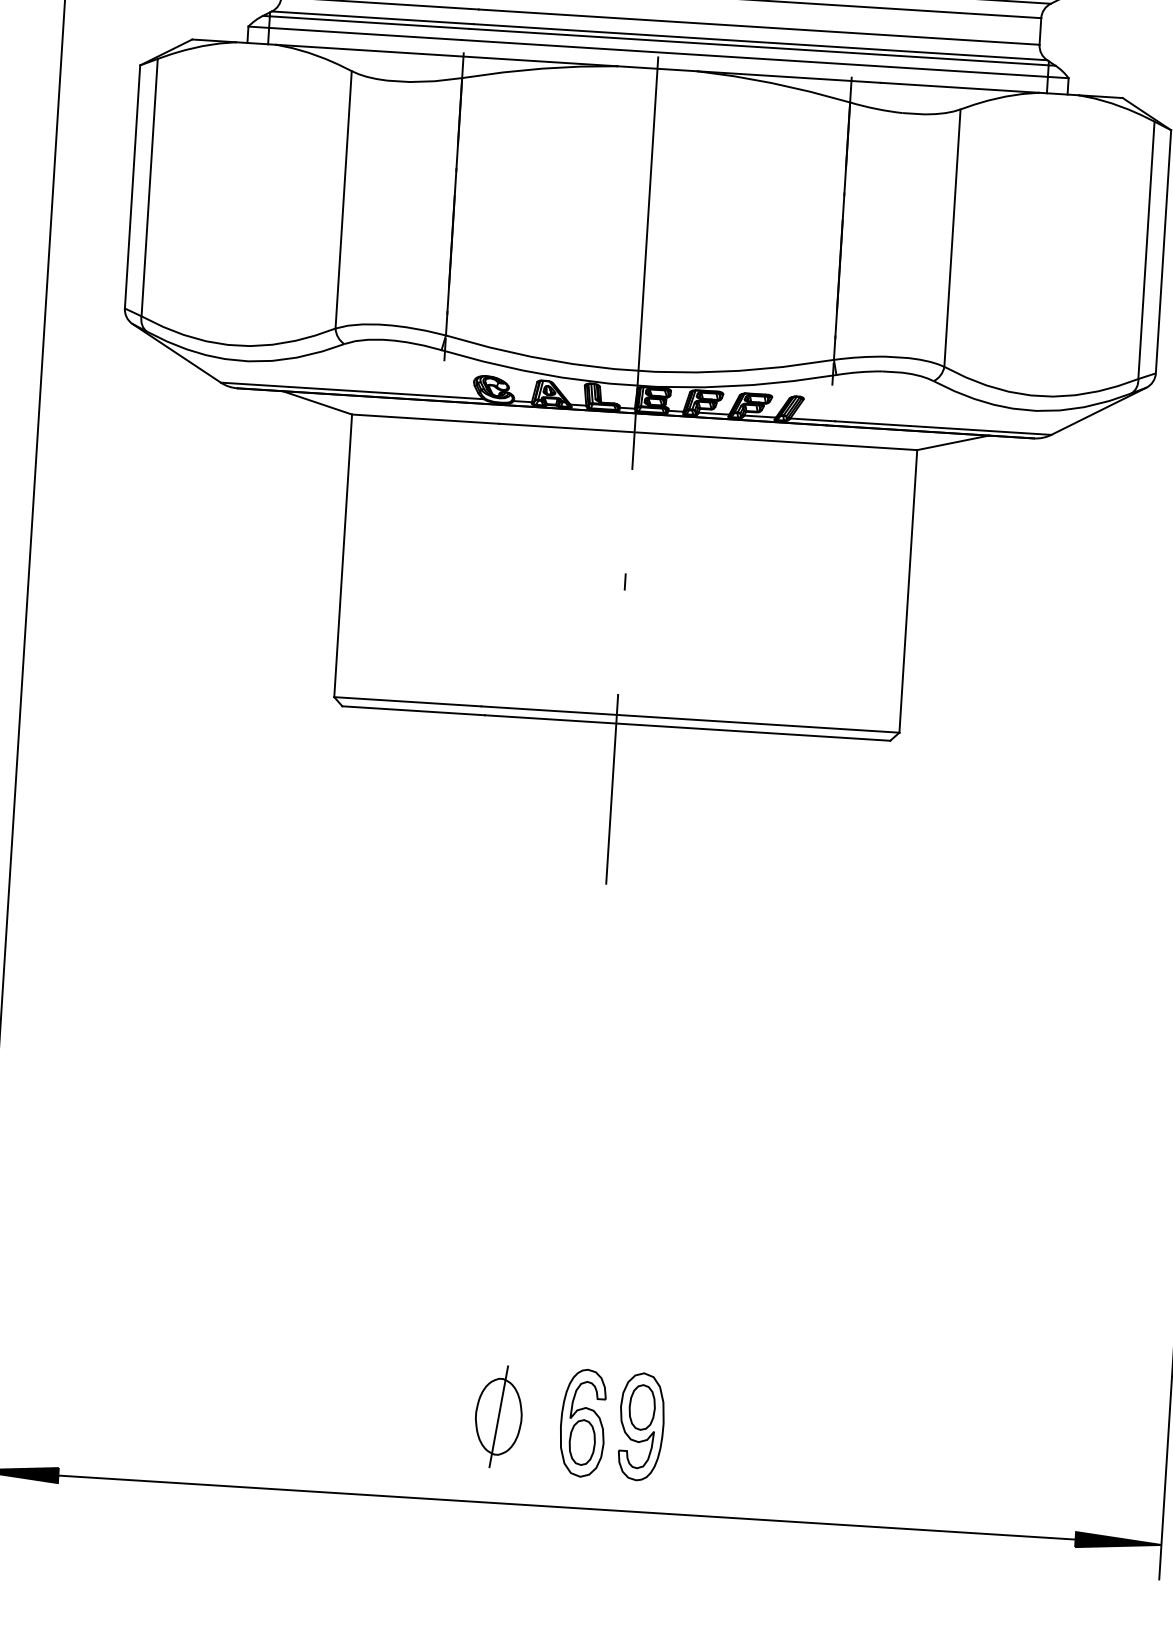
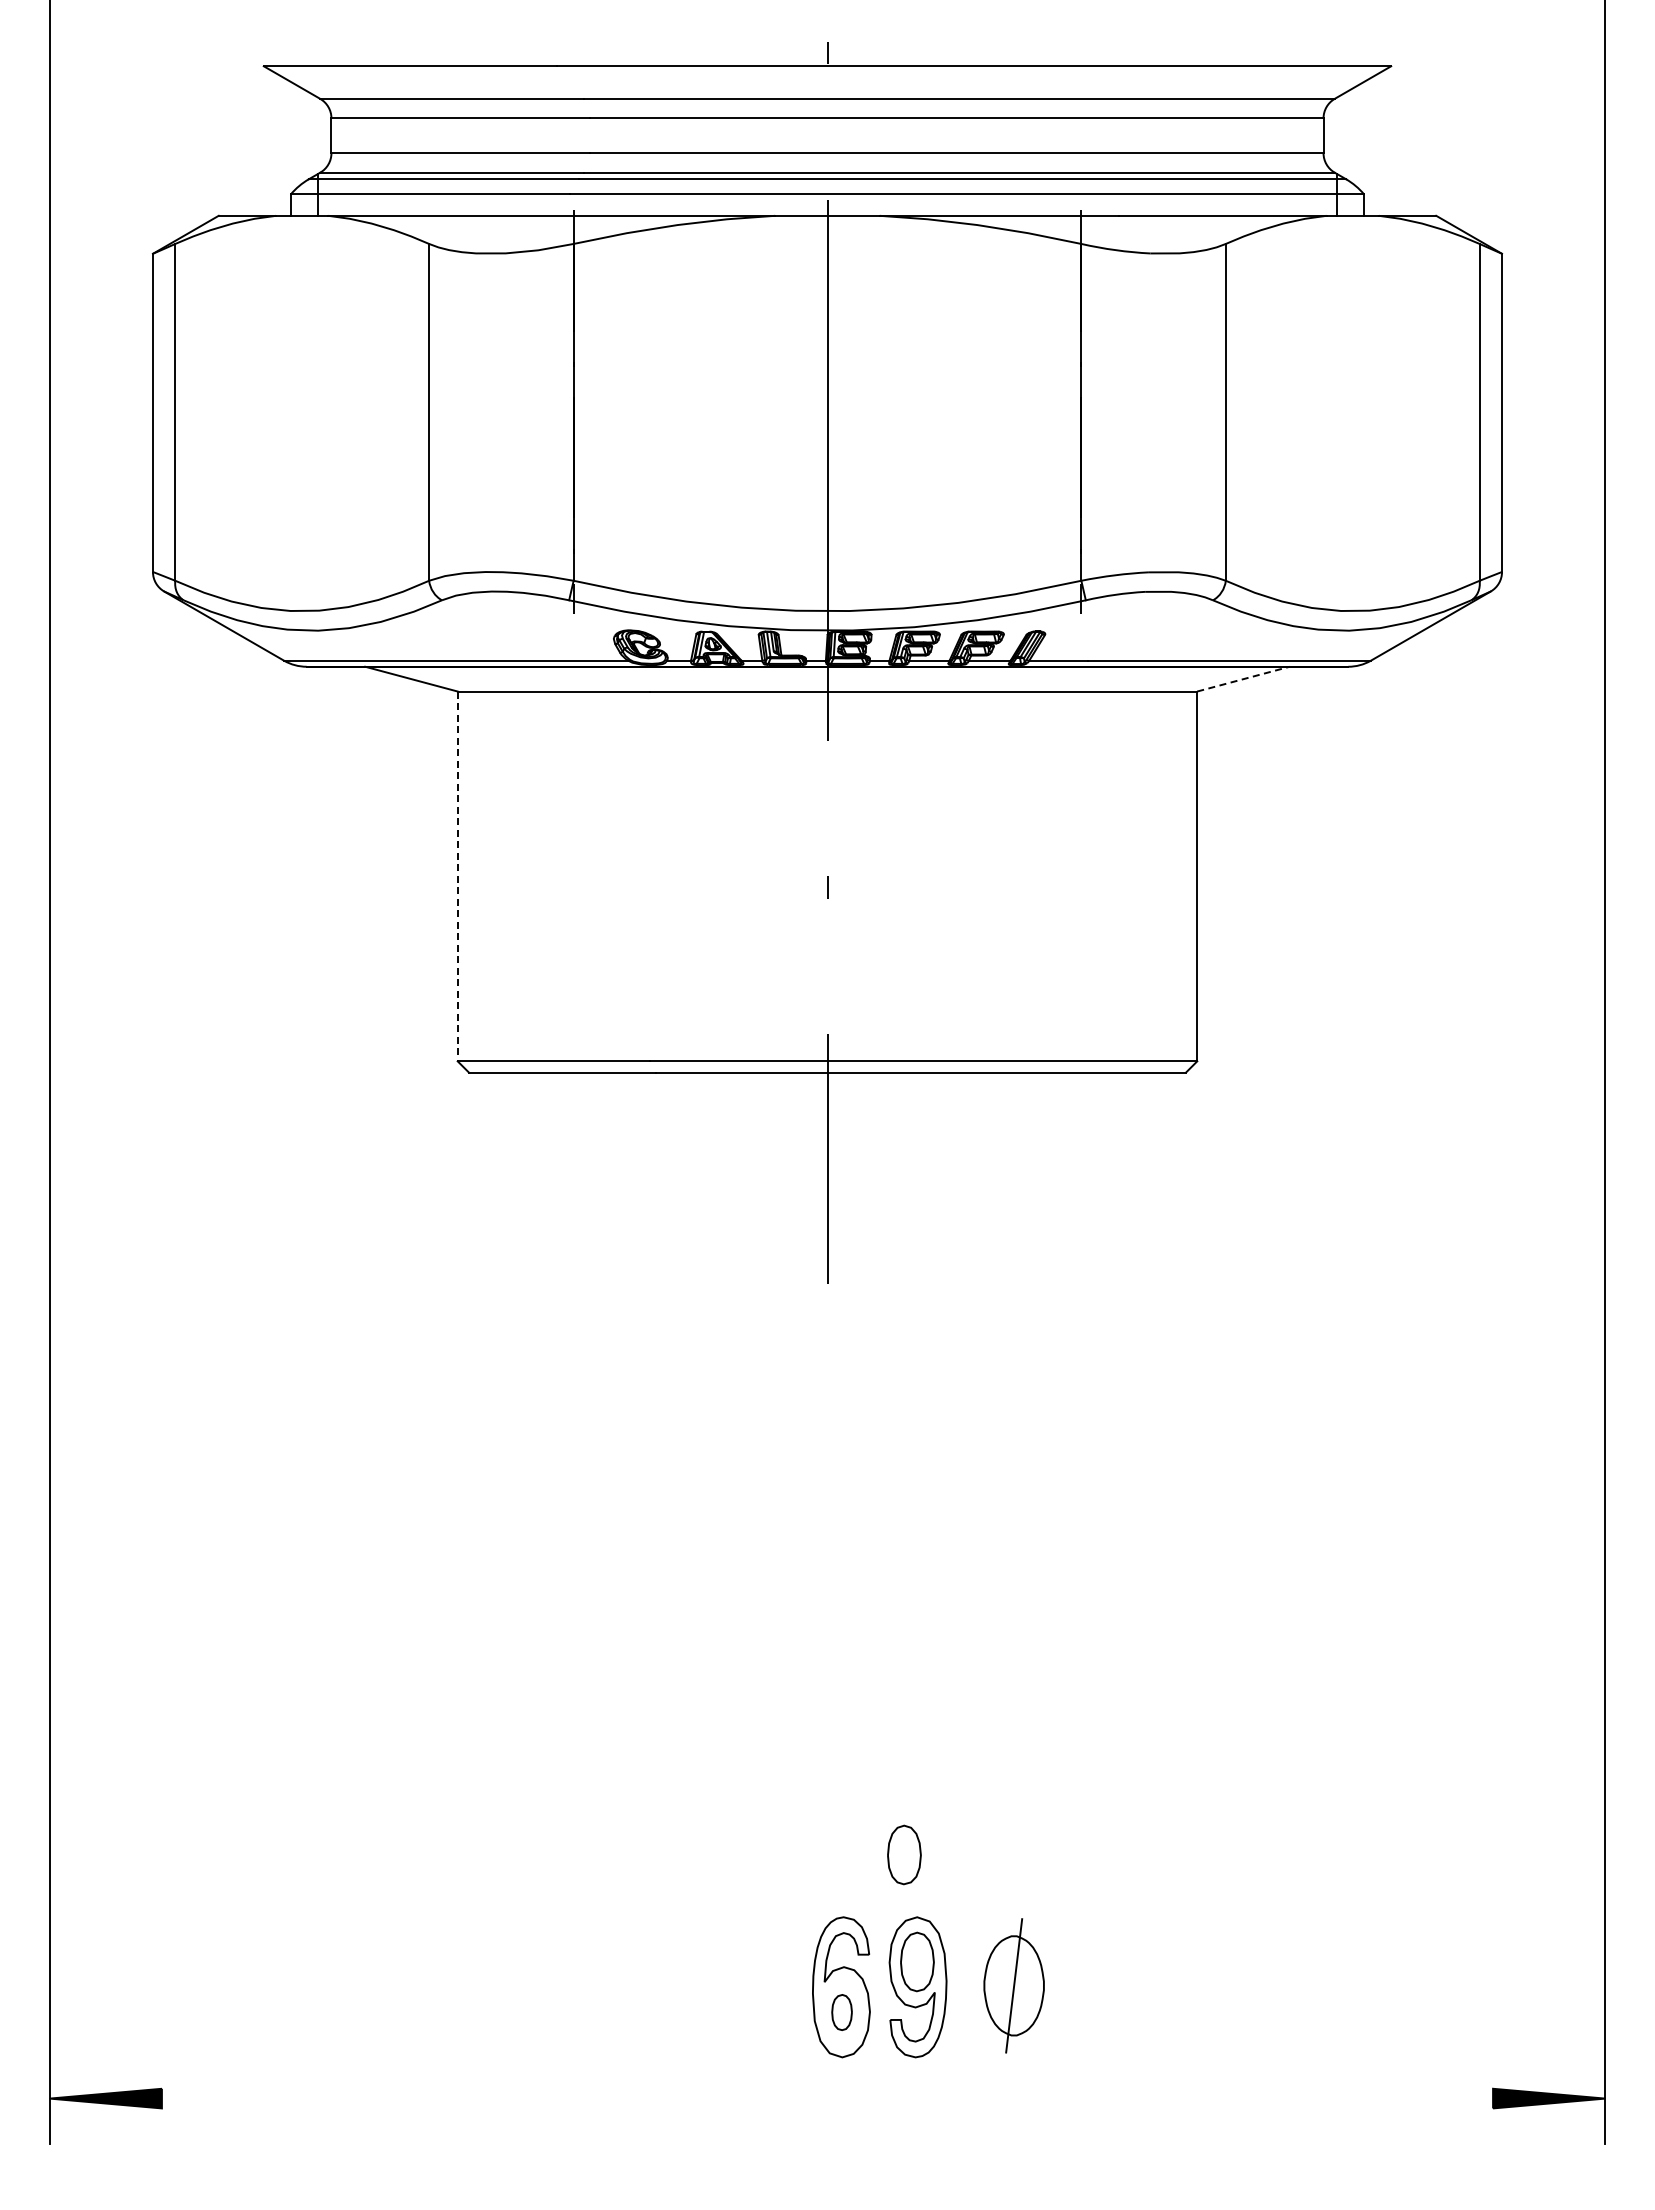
line: (953, 443) -> (1243, 679), solid -> dashed
line: (342, 555) -> (457, 876), solid -> dashed
part: (637, 1324) -> (904, 1854), added
part: (498, 1416) -> (1013, 1985), moved
part: (581, 1442) -> (841, 2012), size x0.6
line: (566, 1507) -> (827, 2098), removed

